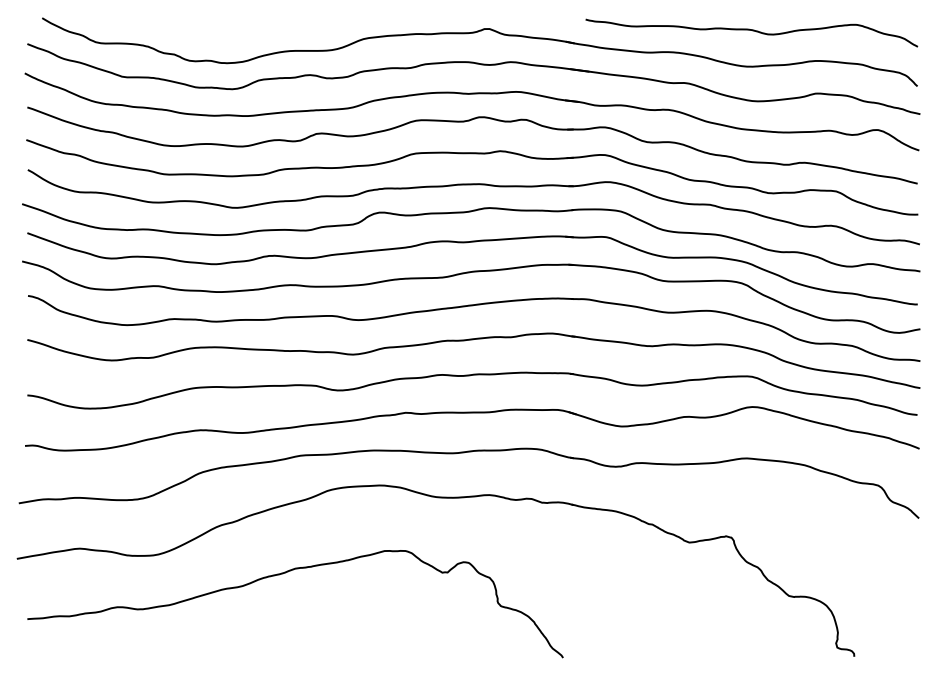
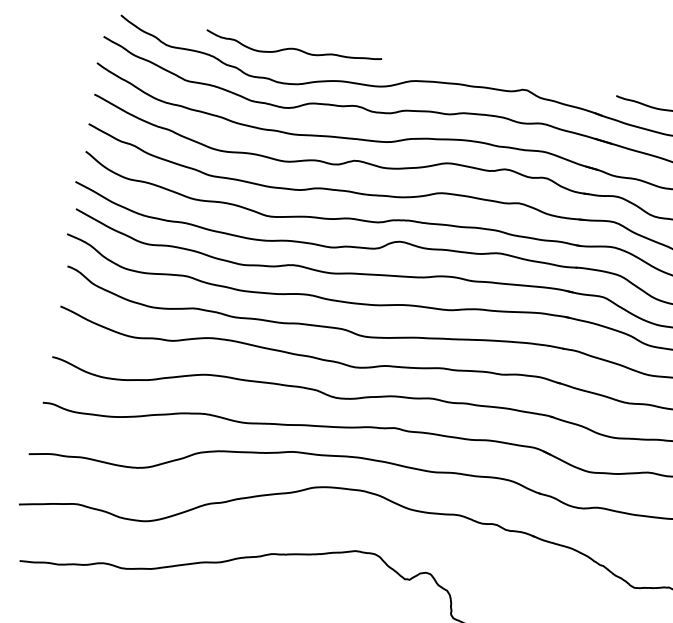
curve: (232, 25) -> (293, 49), added

